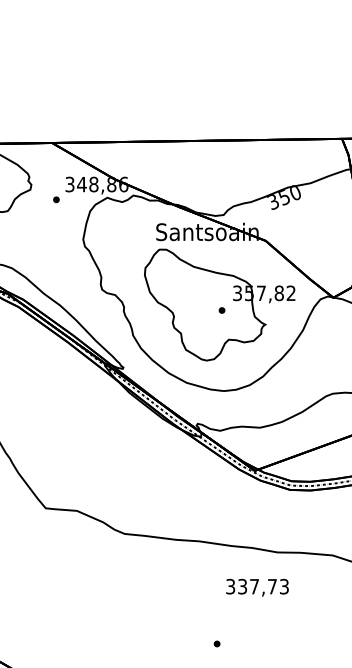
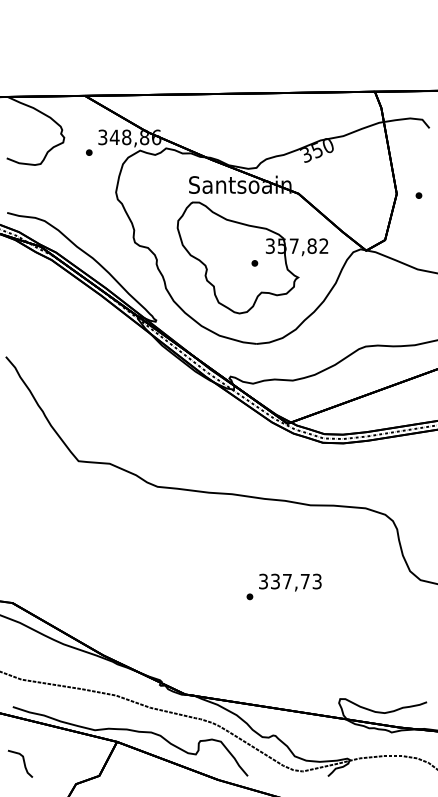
text: (257, 587) -> (290, 582), moved

